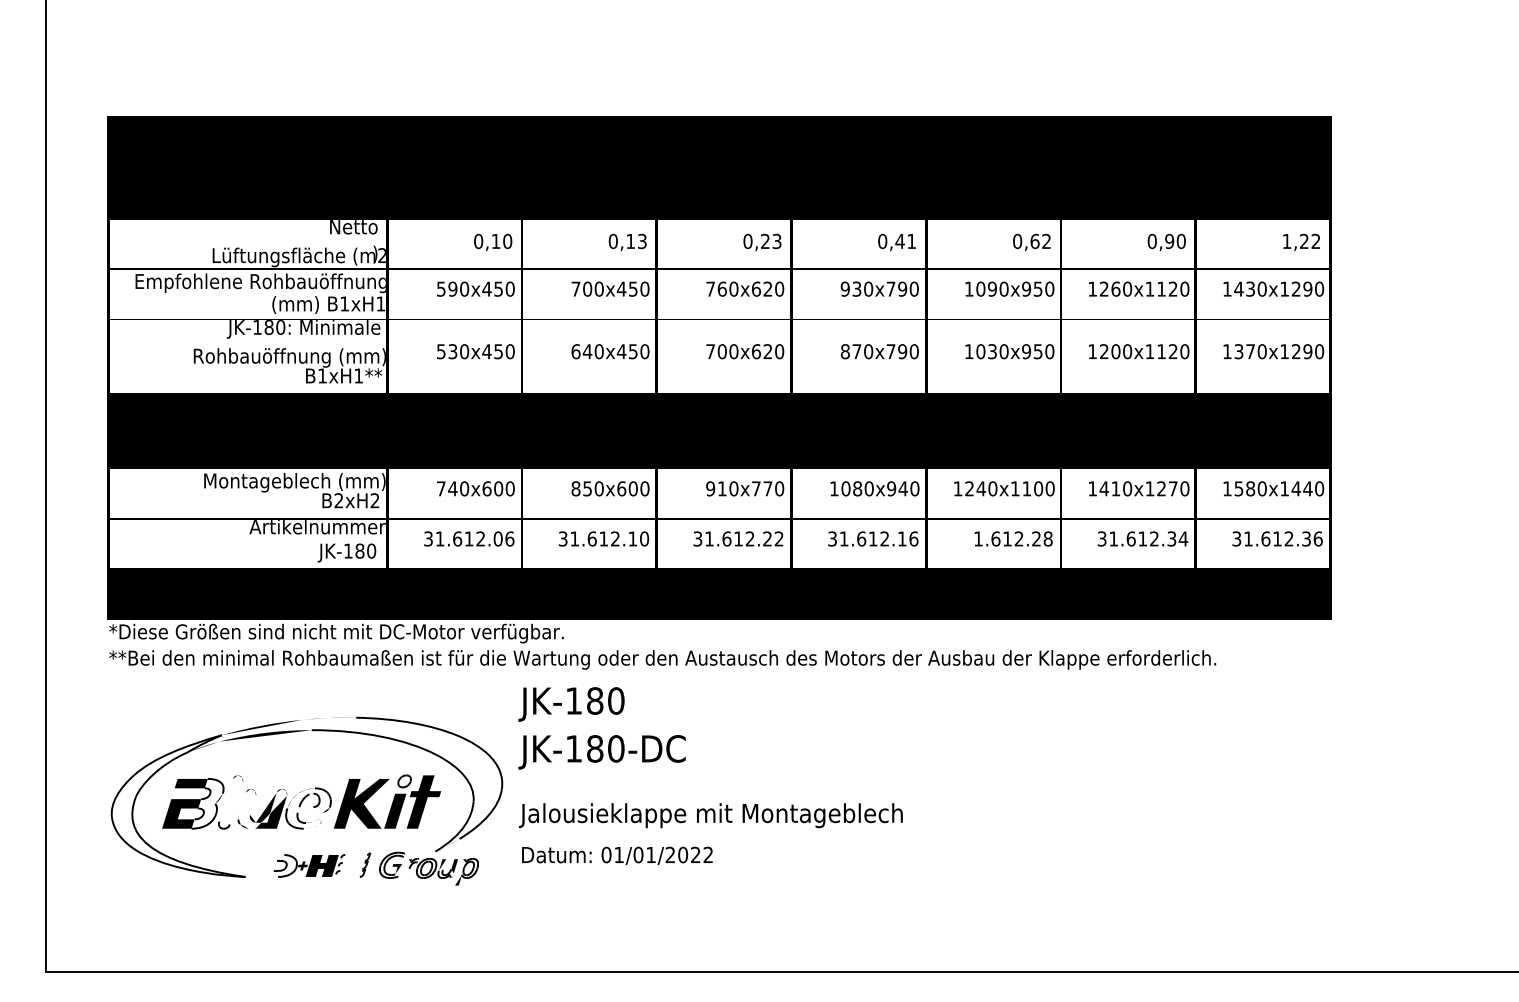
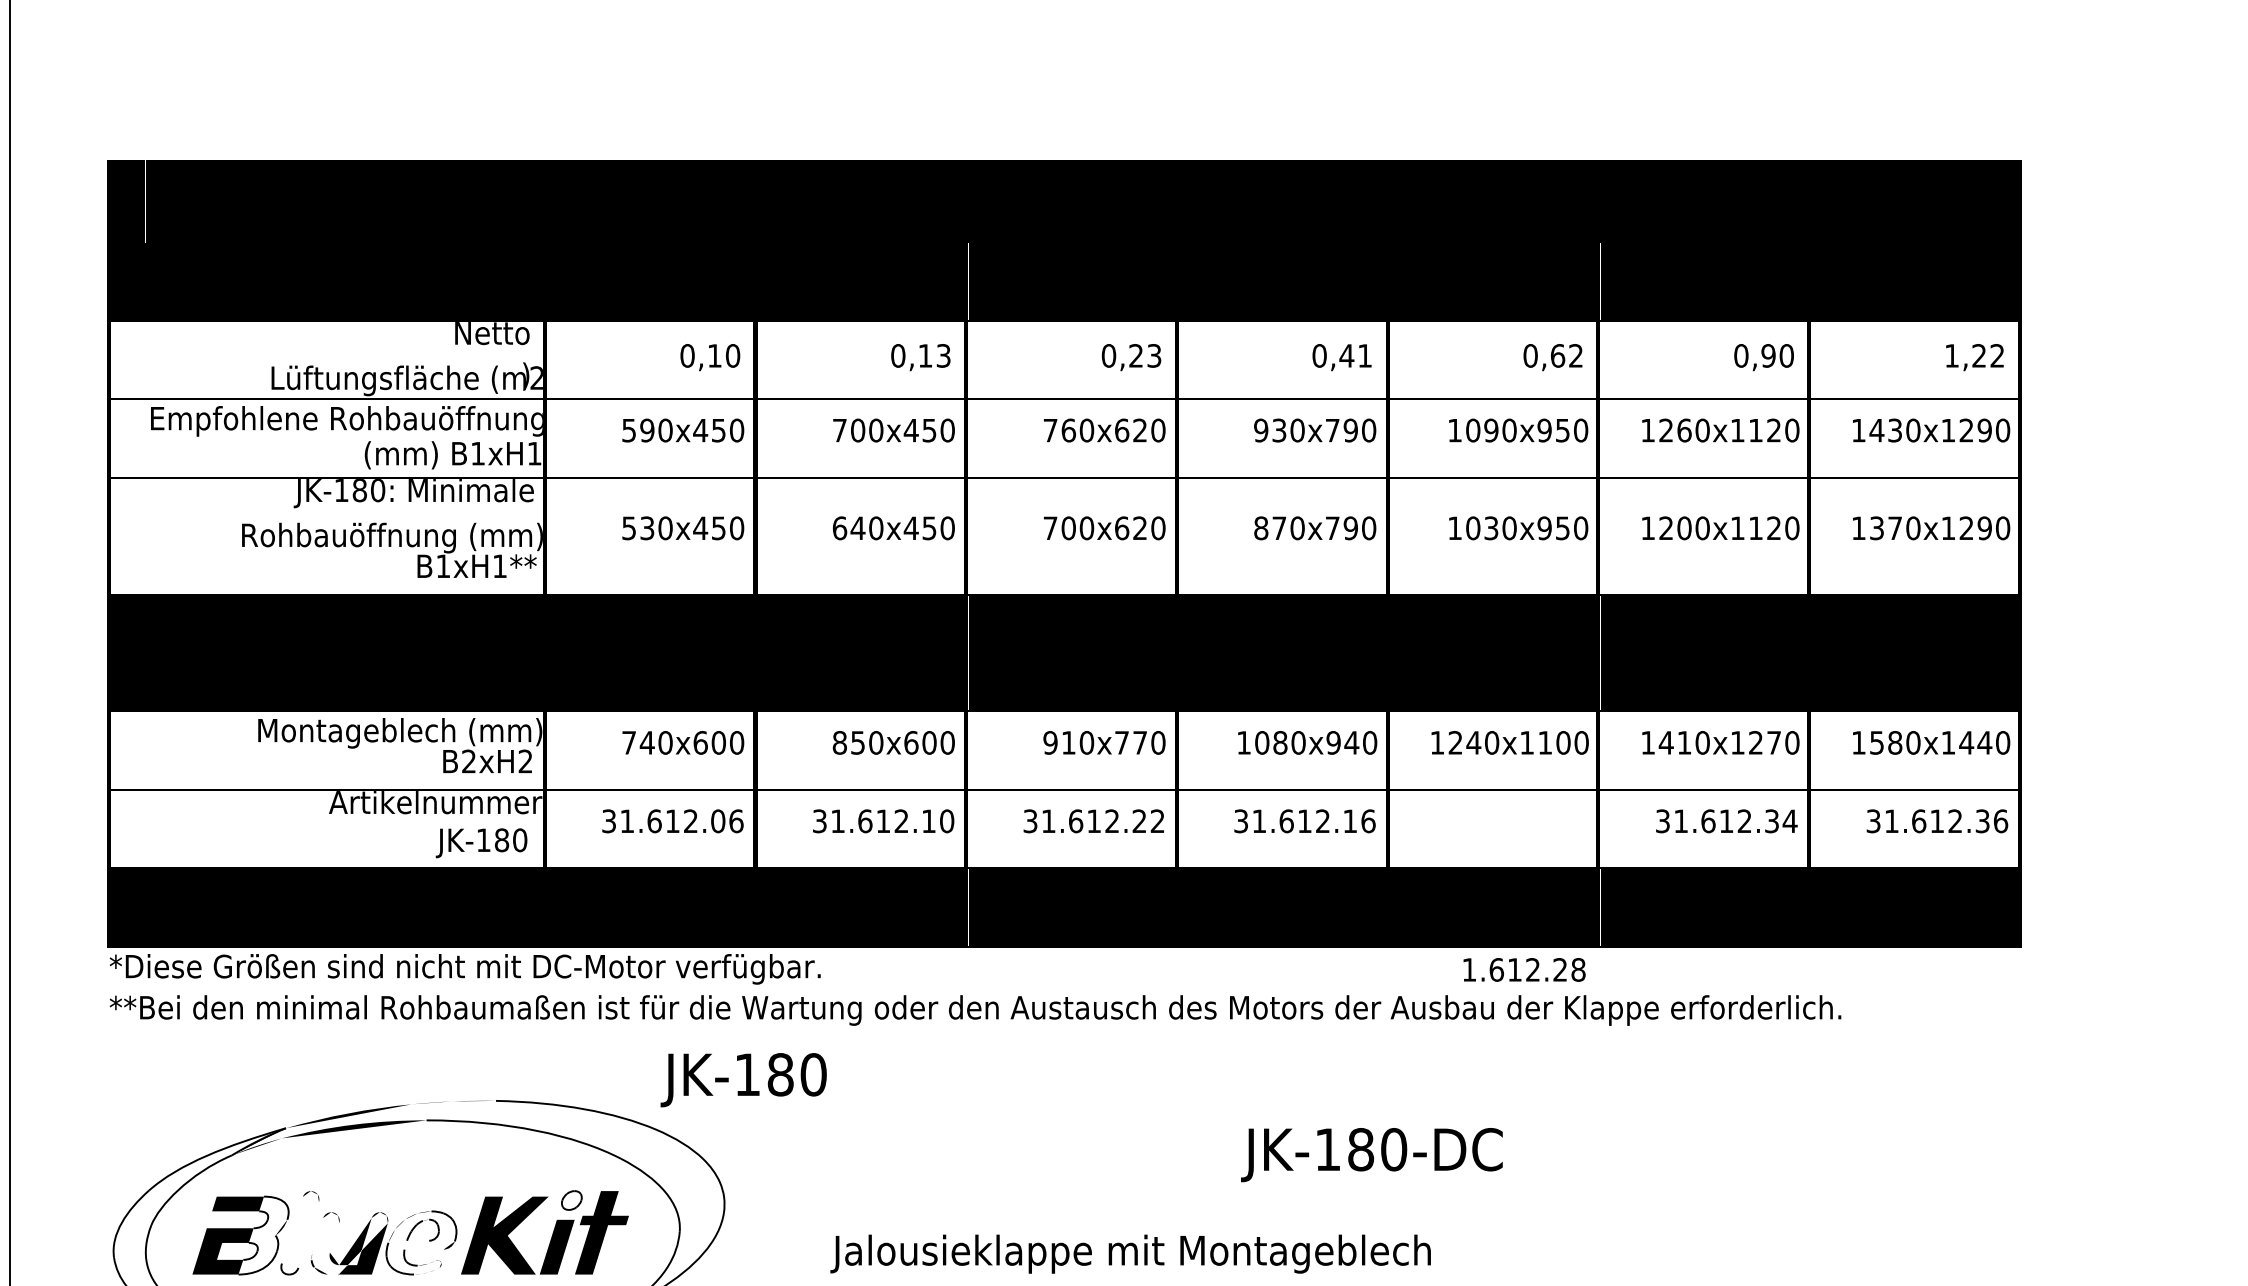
text: (1013, 538) -> (1524, 969), moved
text: (571, 704) -> (743, 1080), moved
text: (601, 752) -> (1370, 1155), moved
text: (710, 815) -> (1130, 1253), moved

